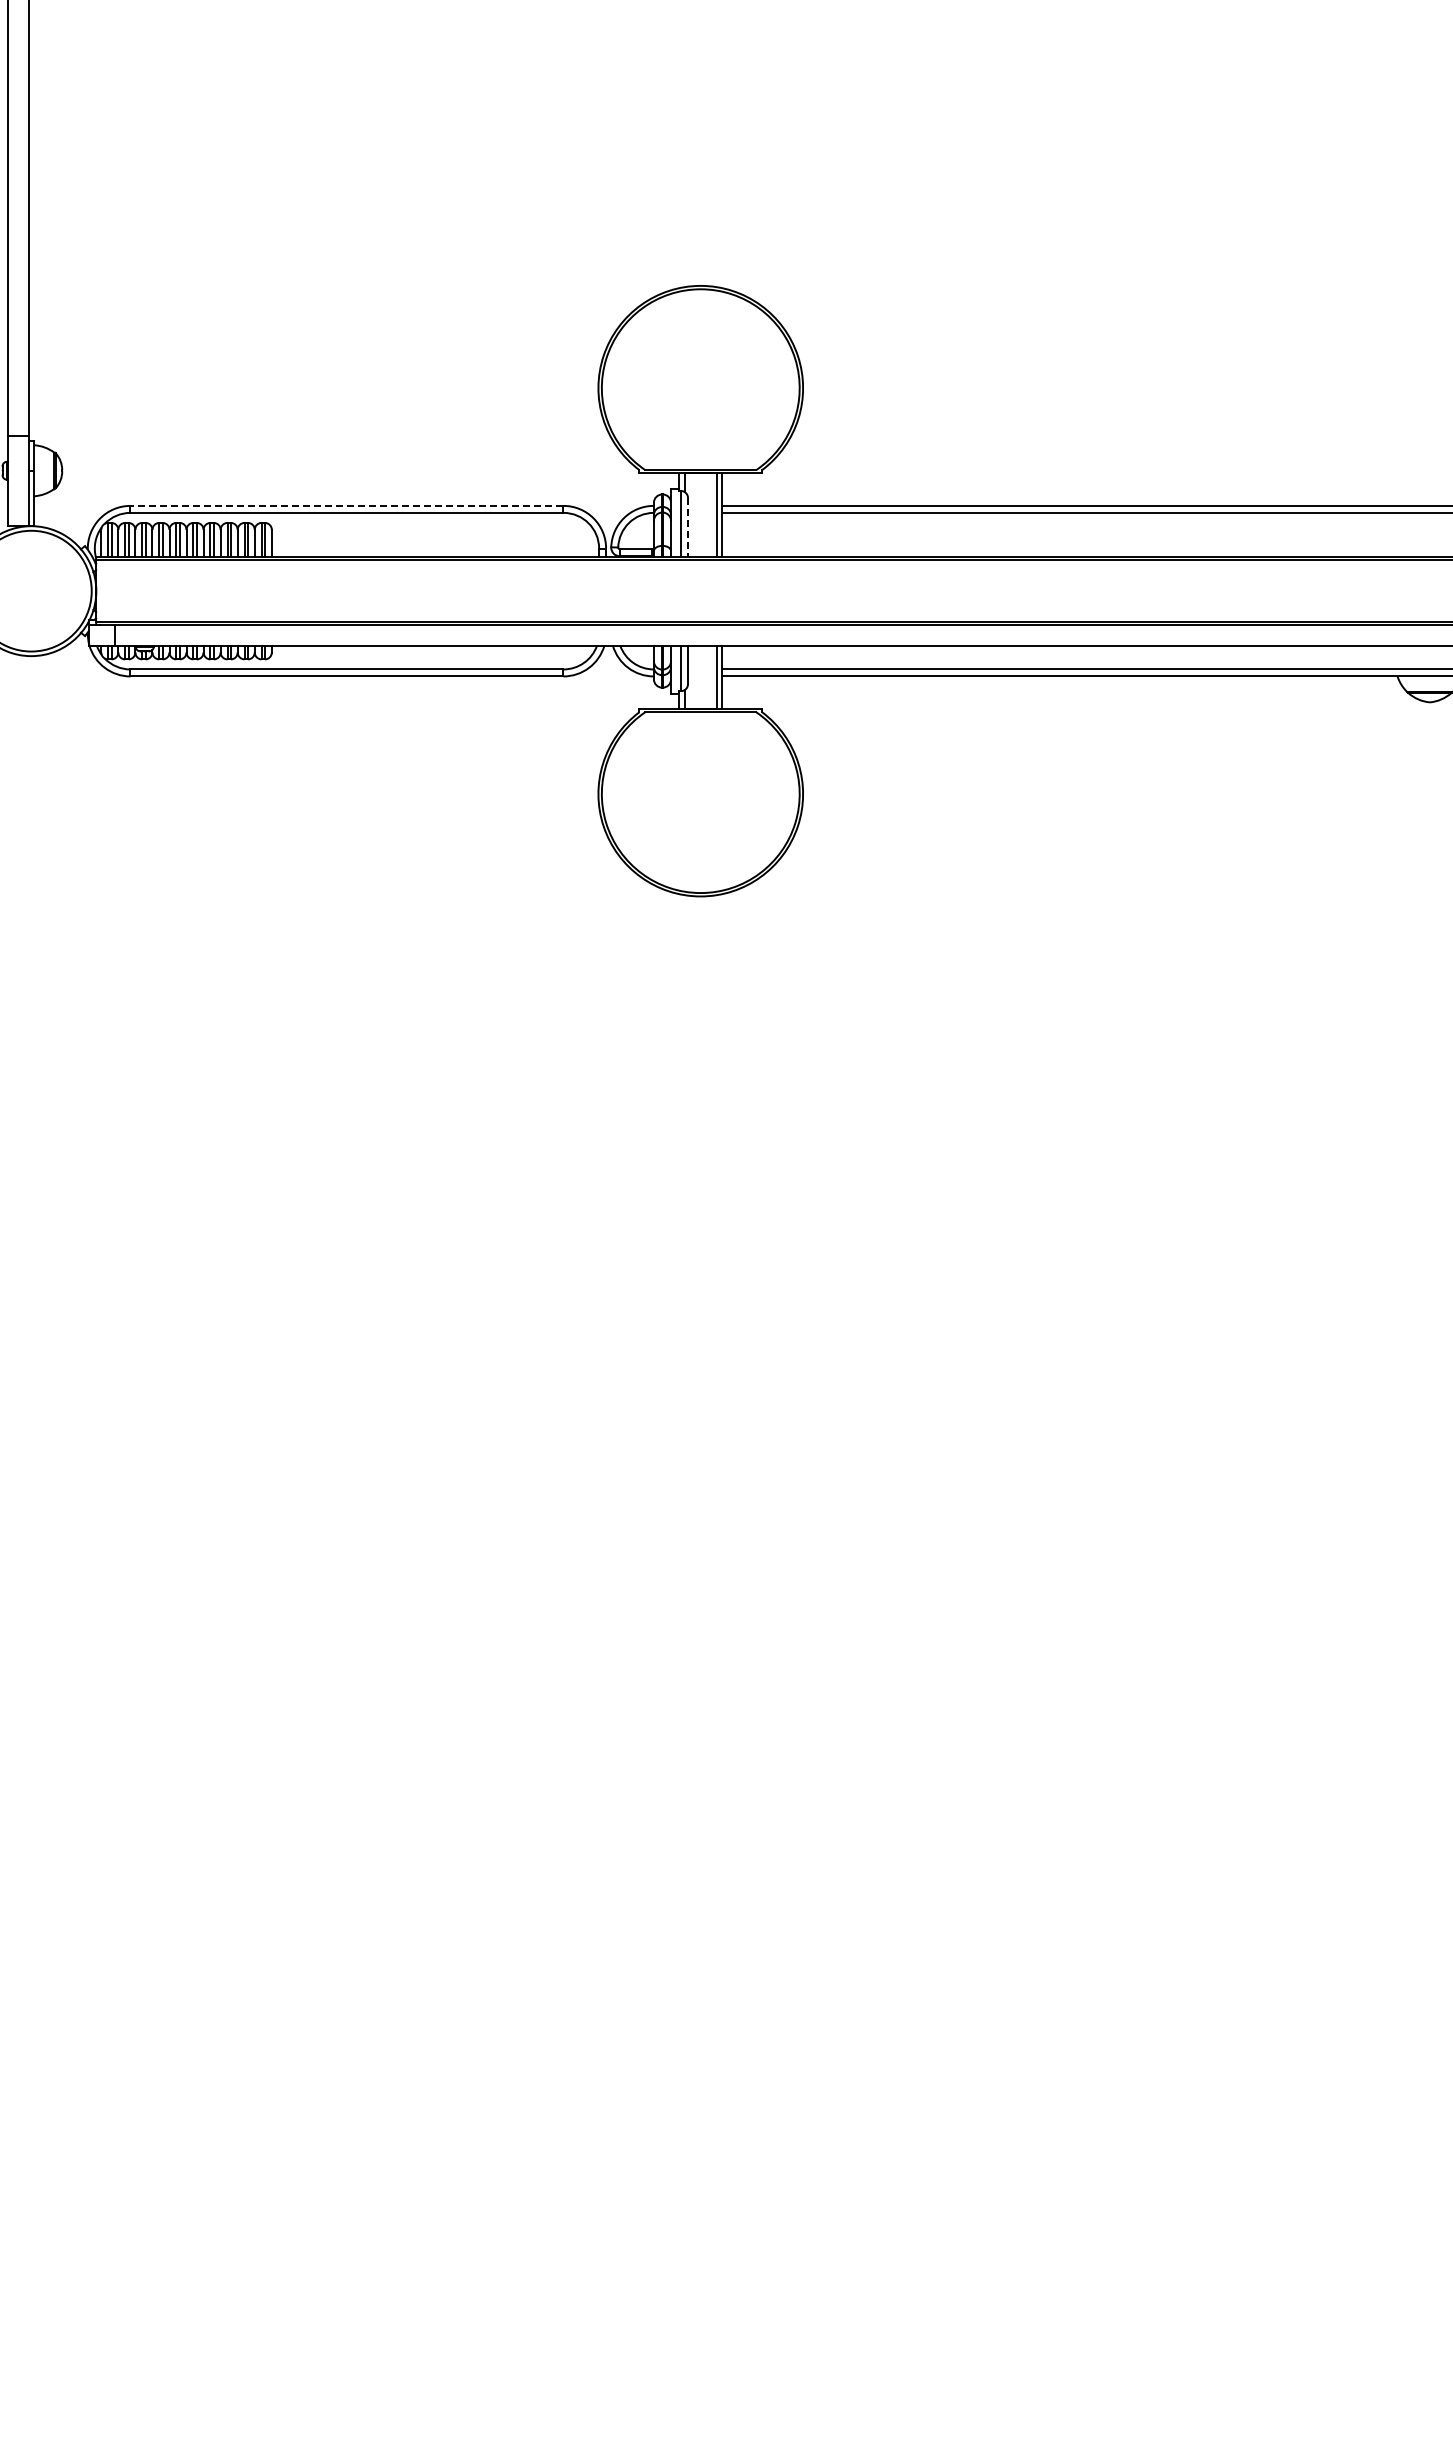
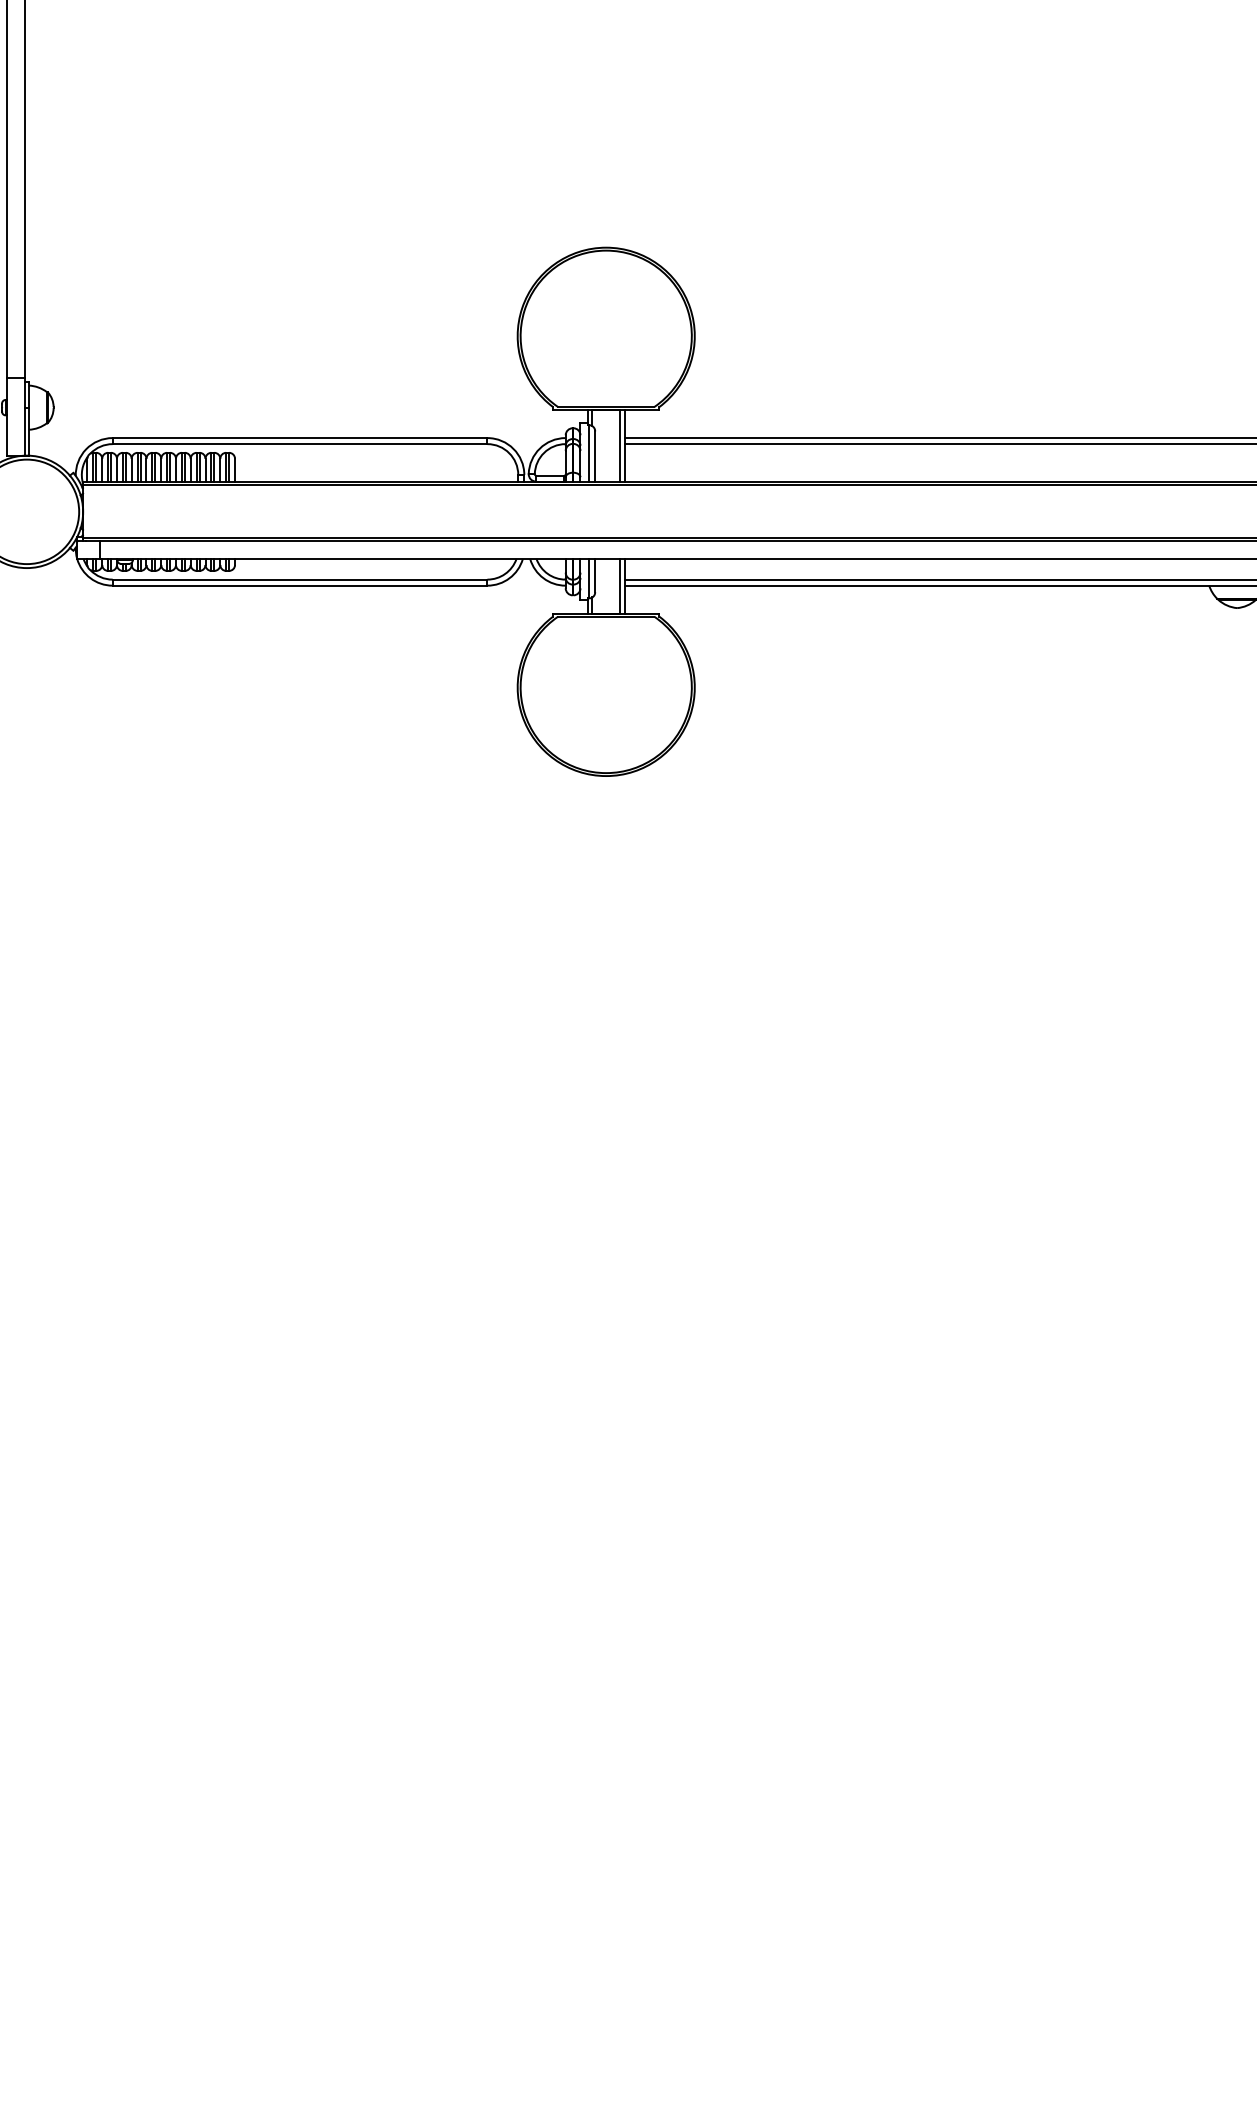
line: (346, 505) -> (299, 437), dashed -> solid
line: (687, 528) -> (594, 457), dashed -> solid

